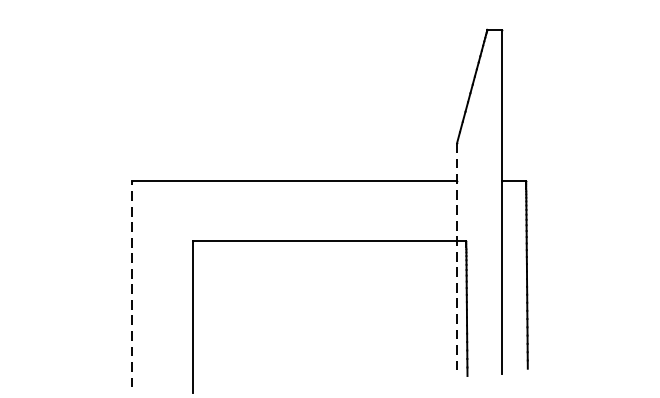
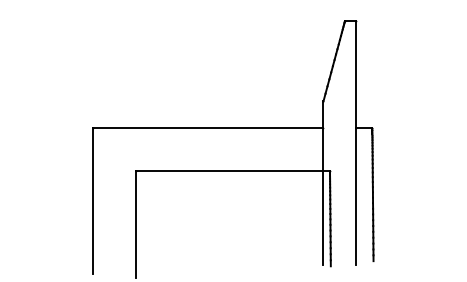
line: (457, 259) -> (323, 183), dashed -> solid
line: (132, 283) -> (93, 200), dashed -> solid

